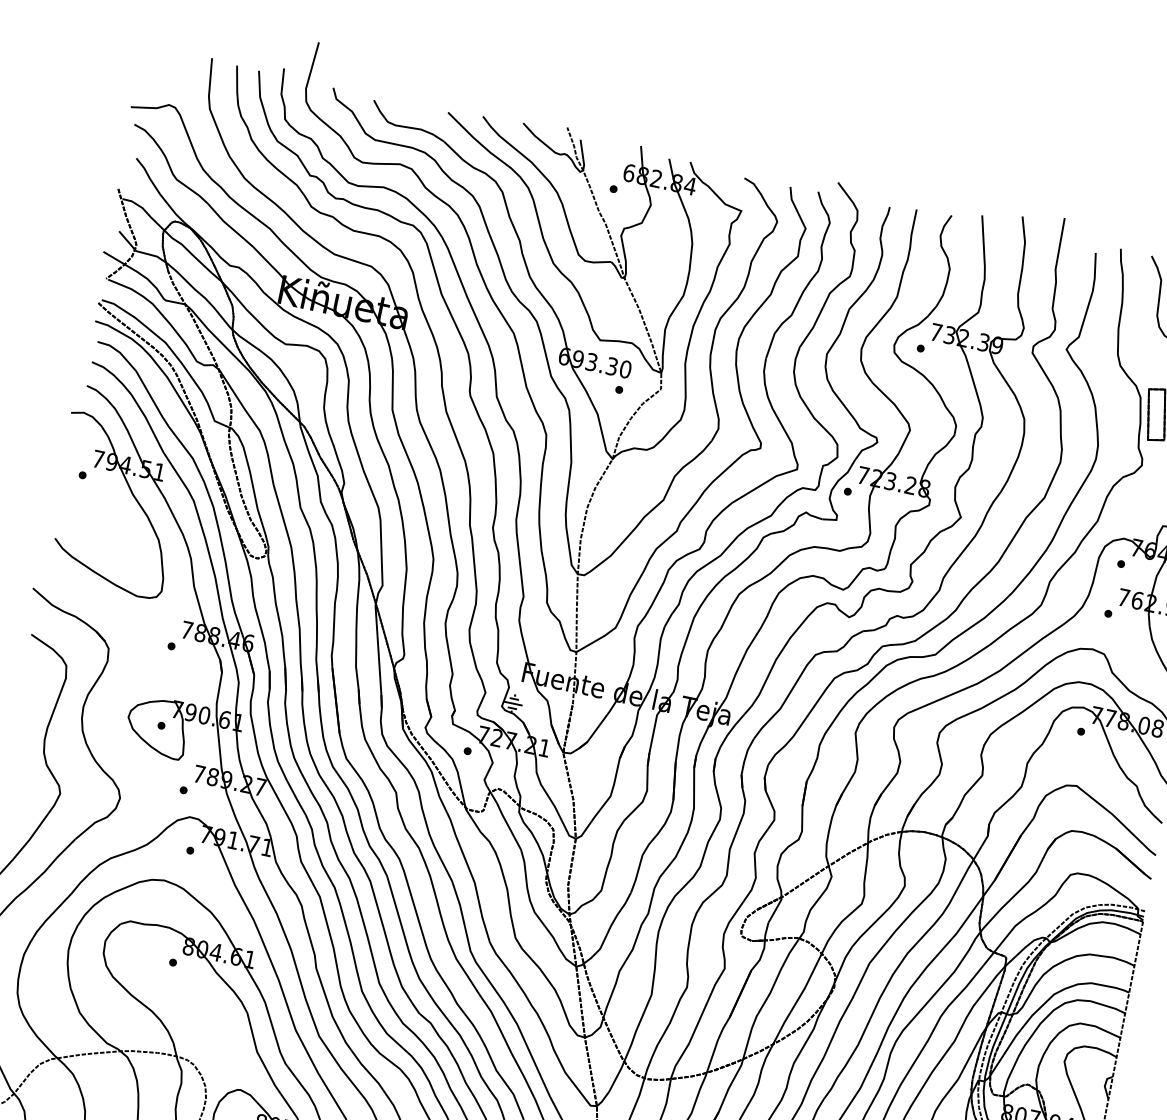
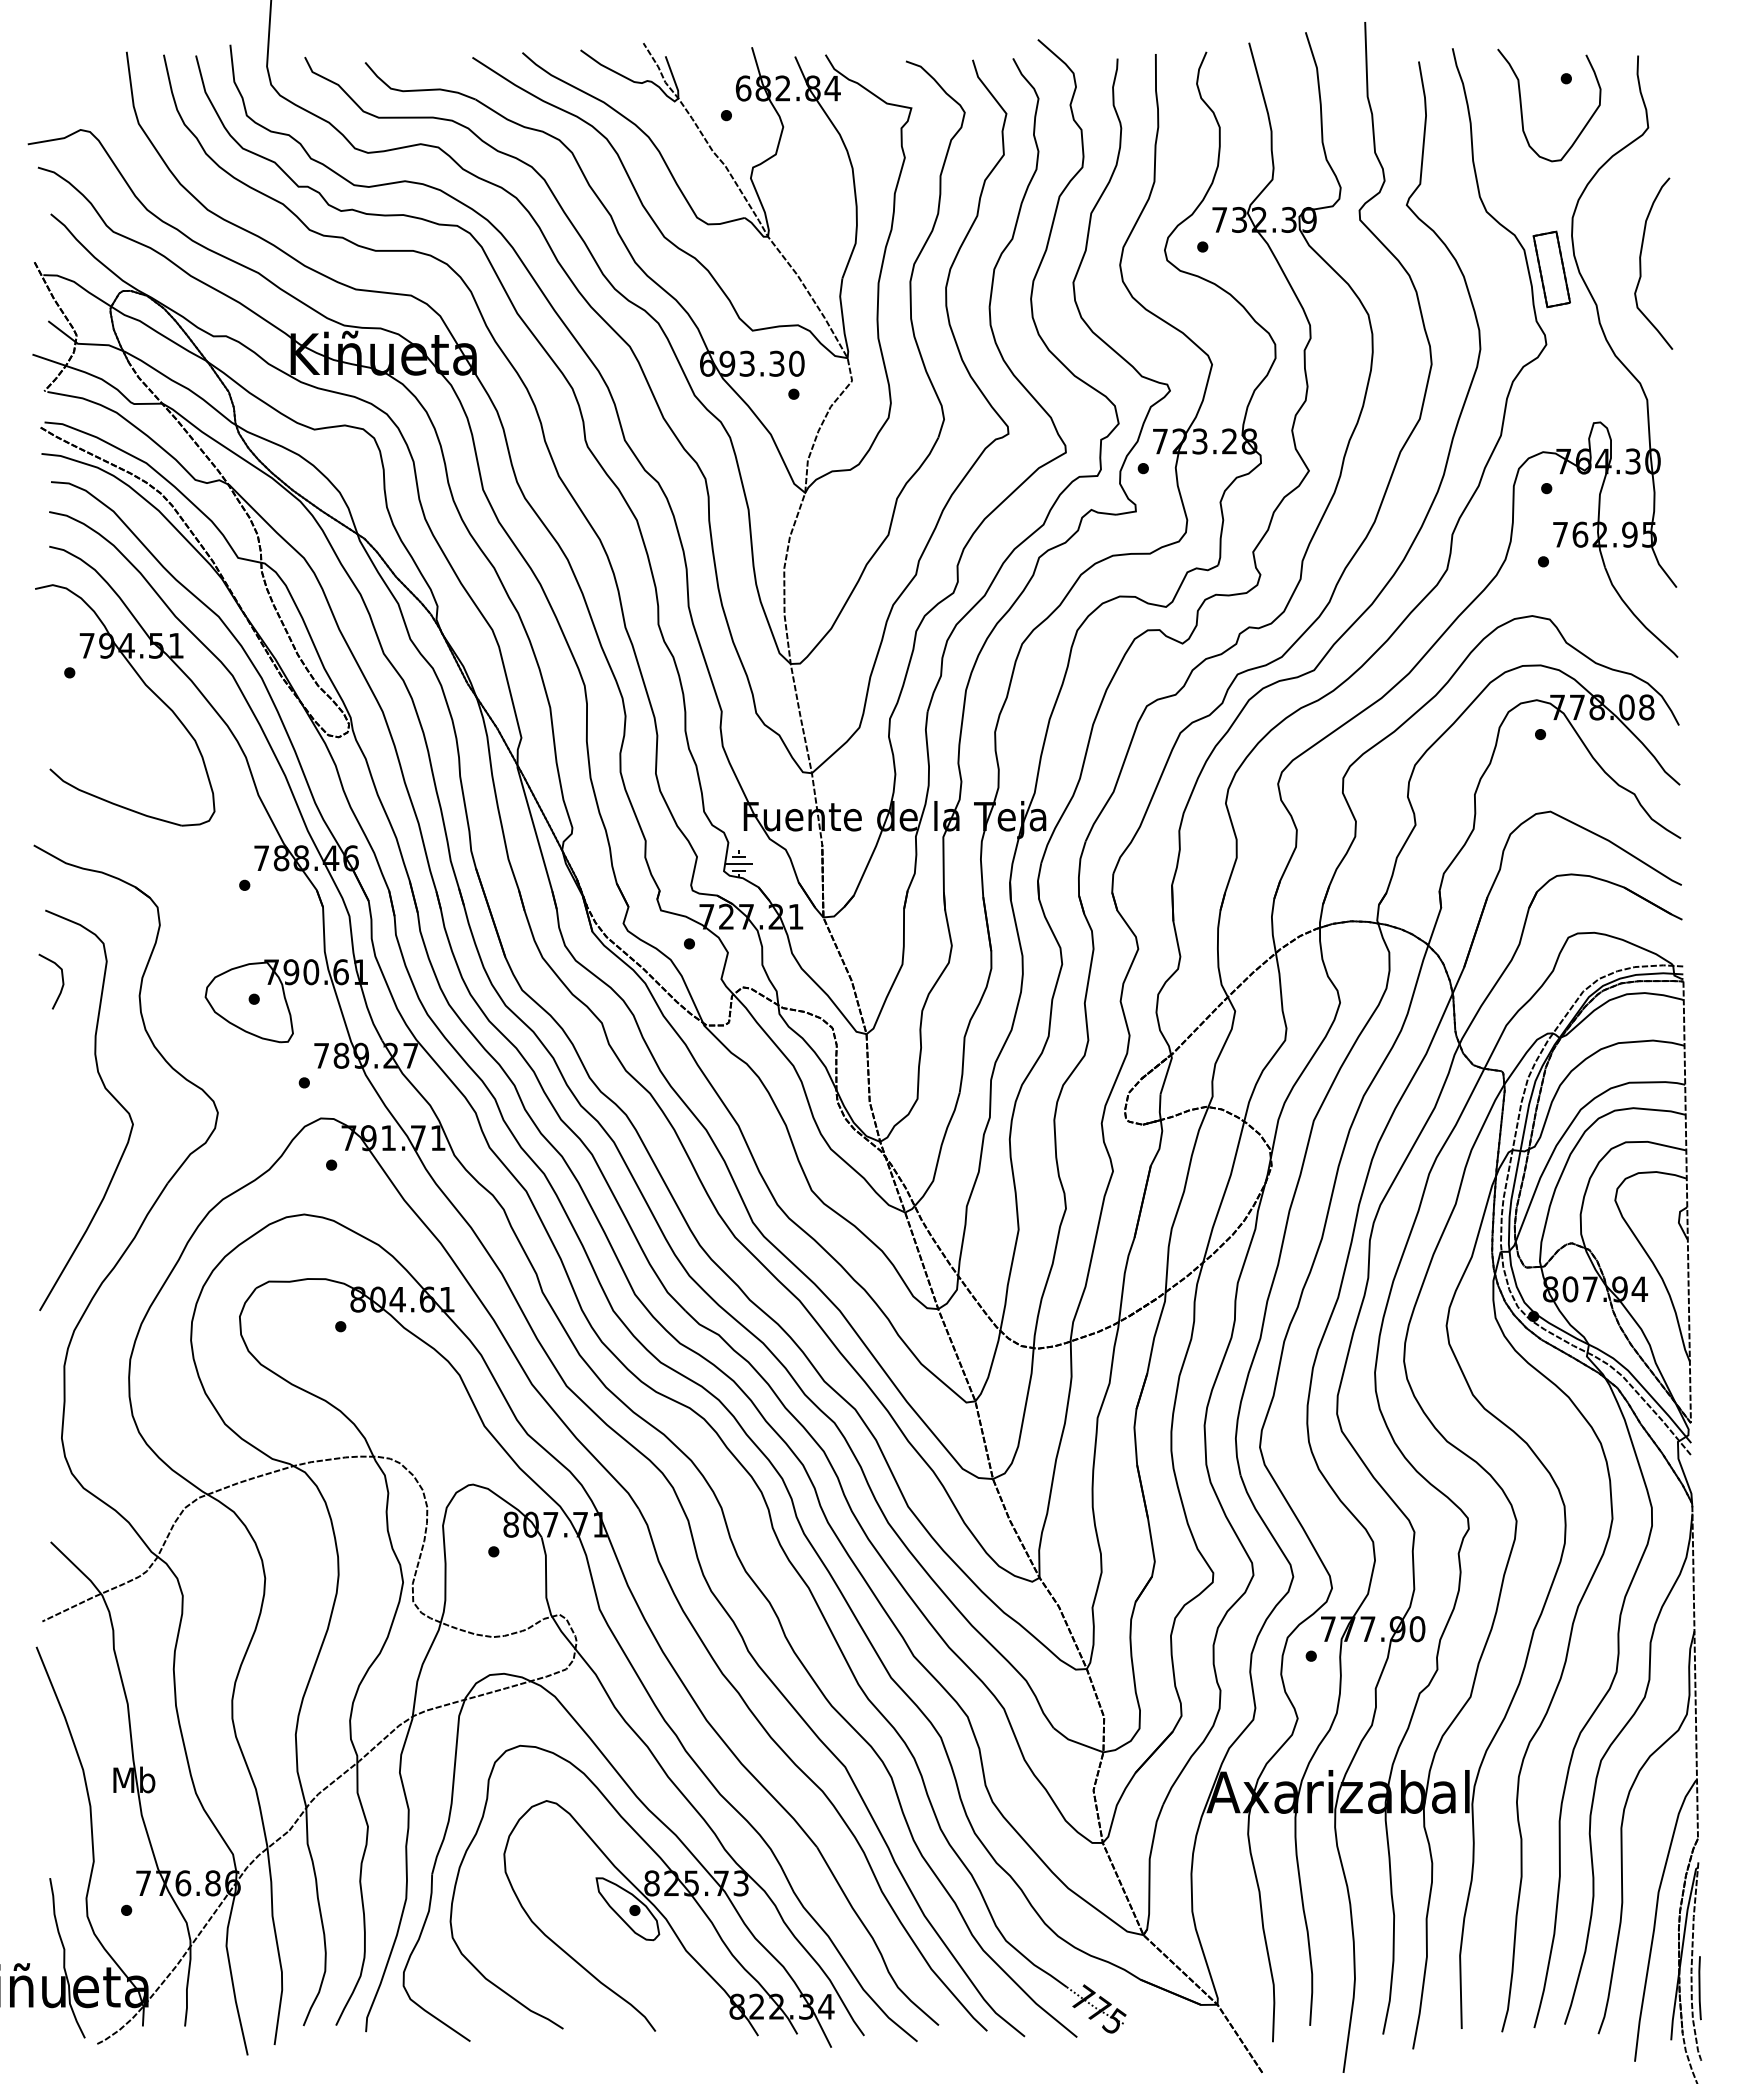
curve: (32, 682) -> (61, 977), added

